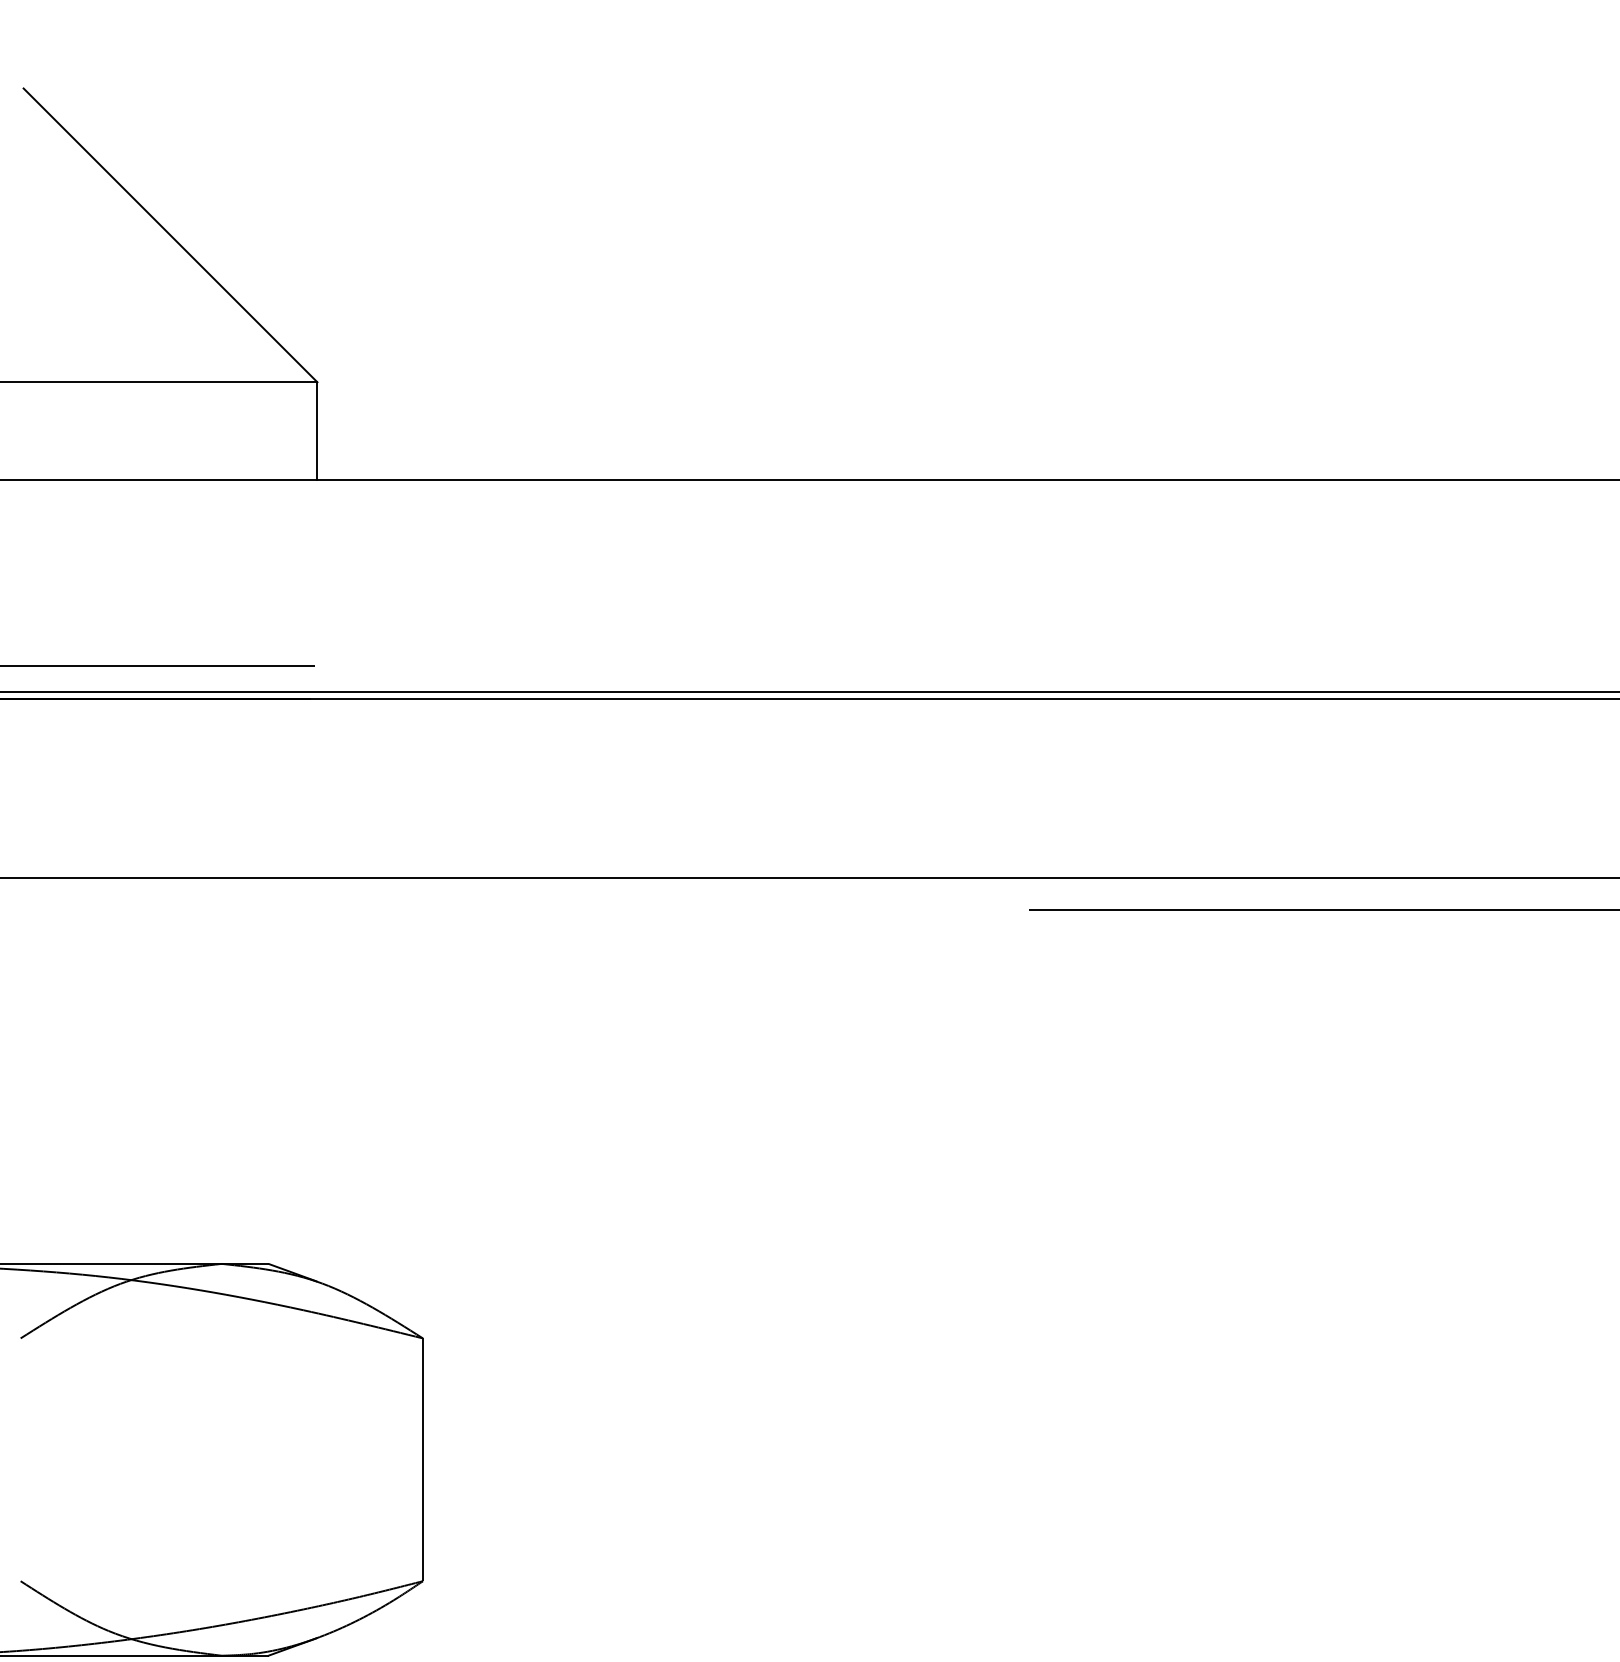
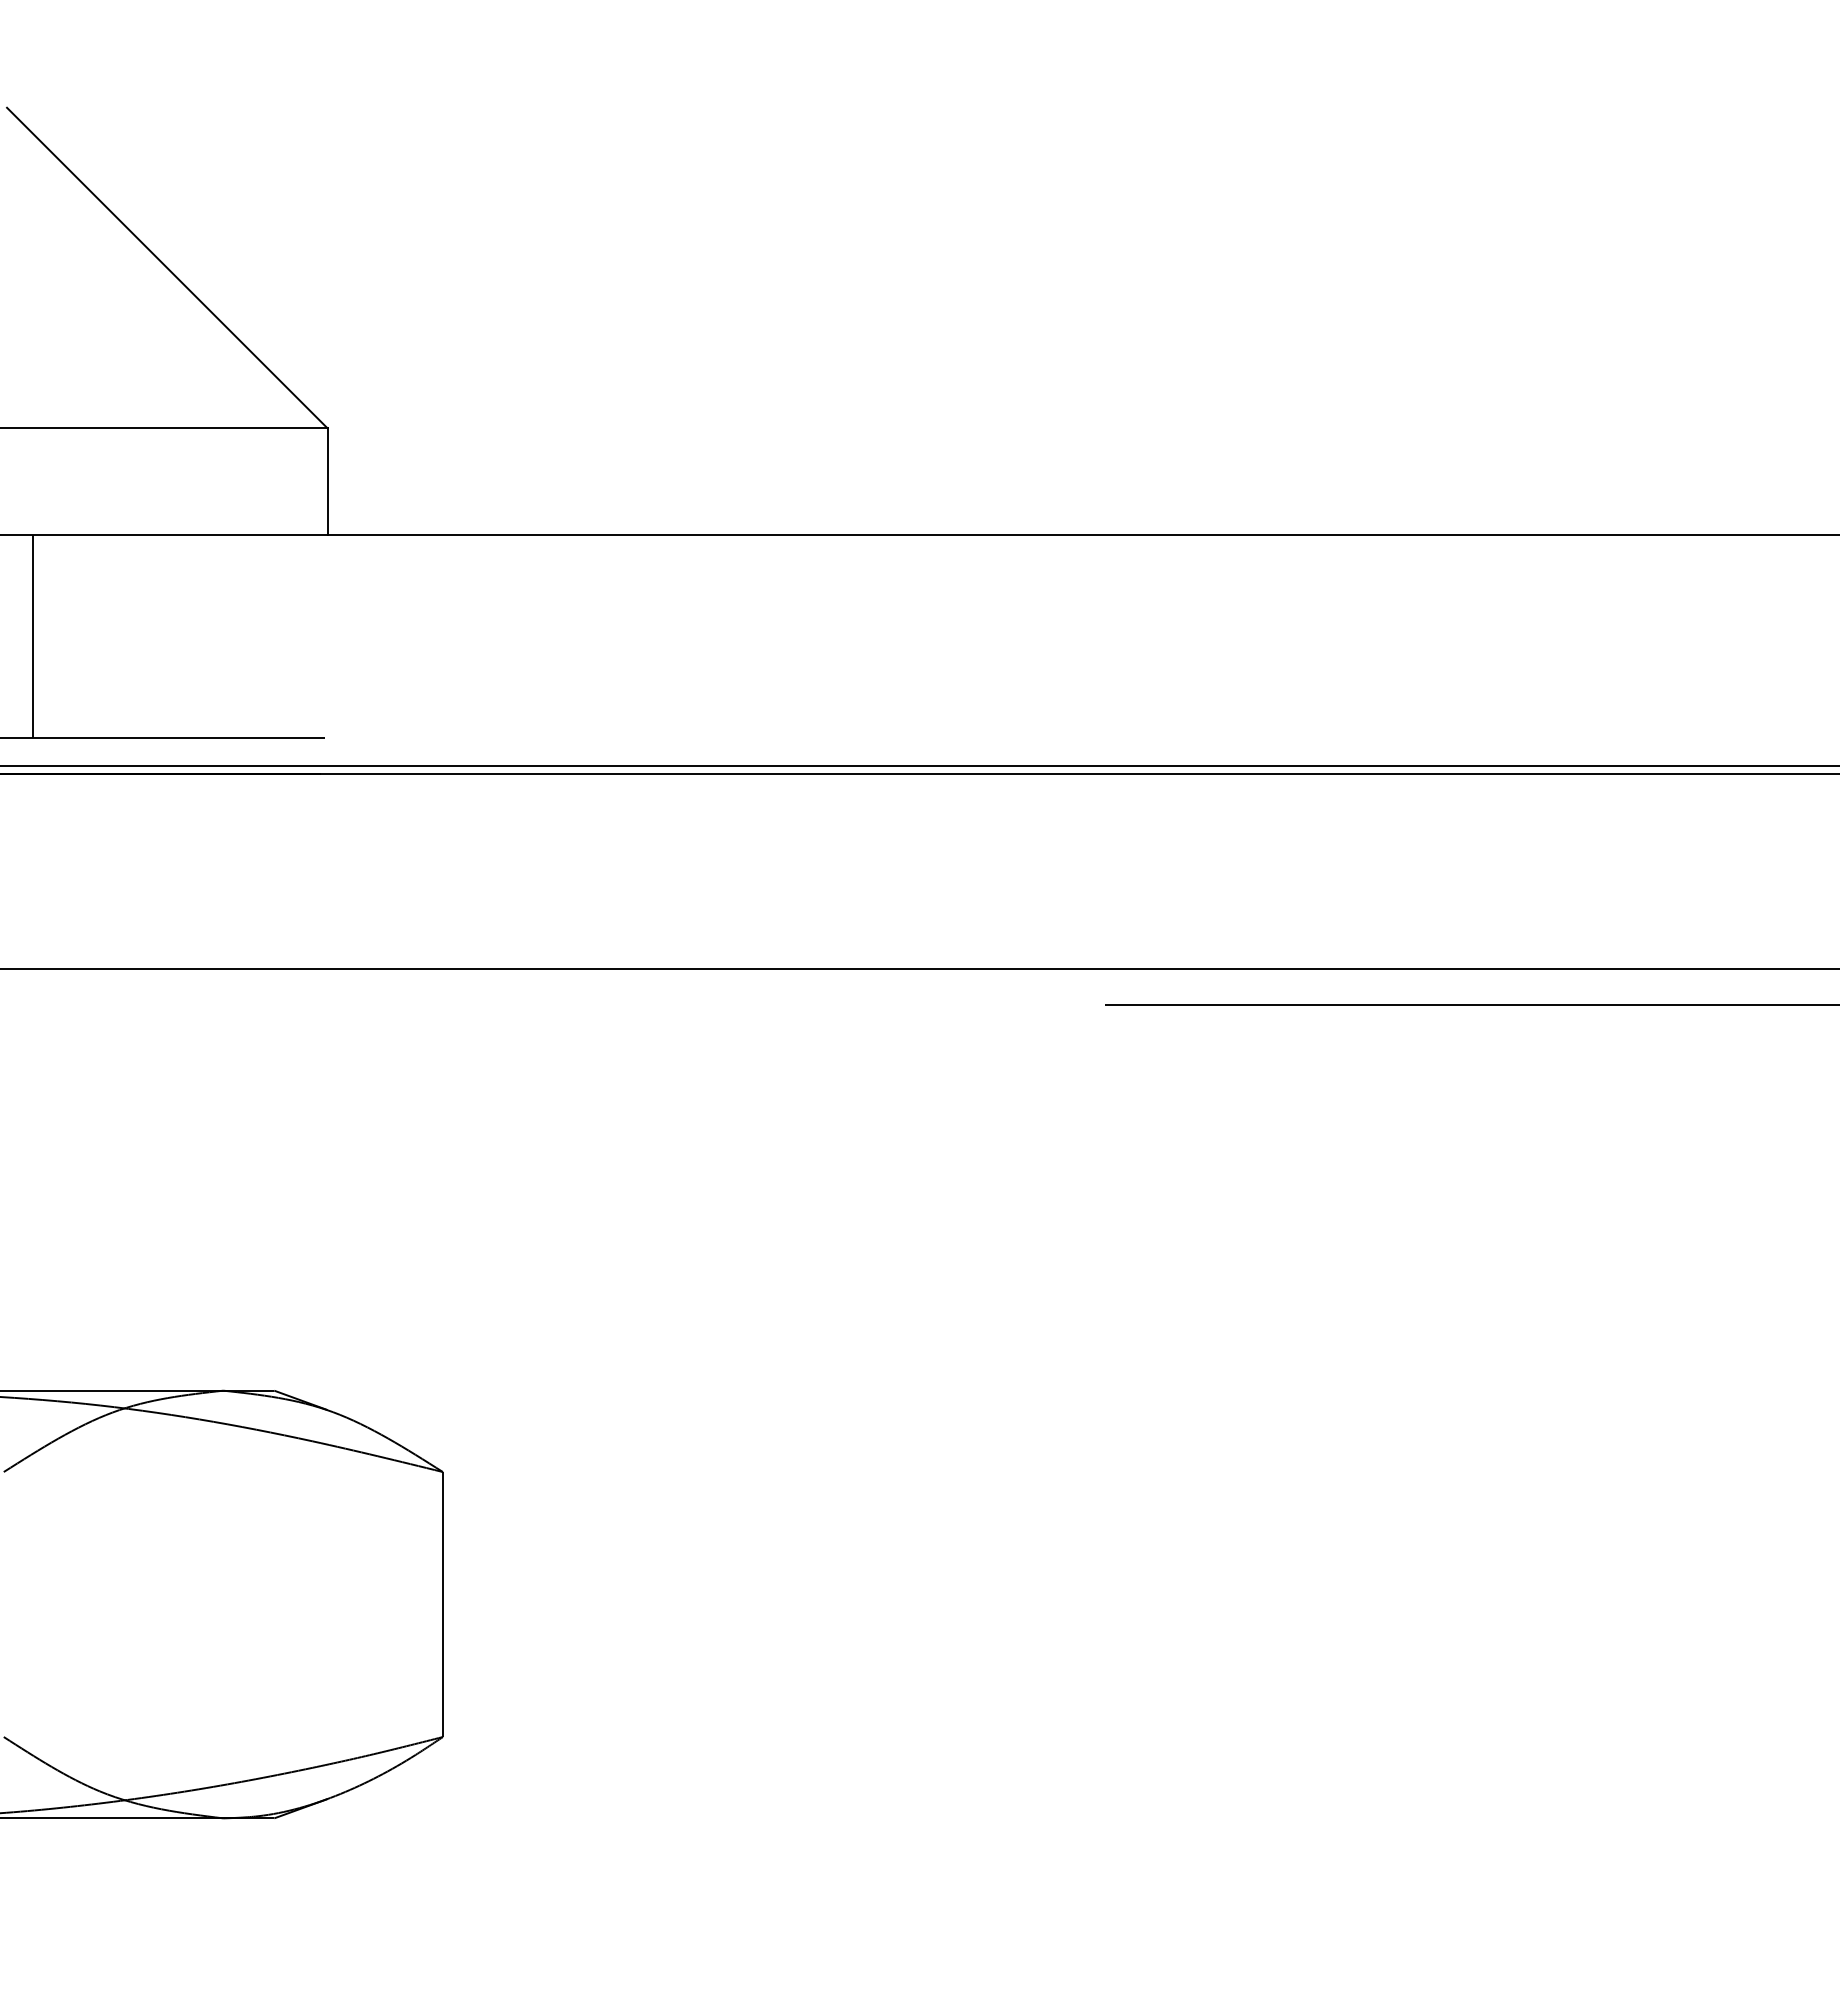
line: (46, 572) -> (32, 636), added

